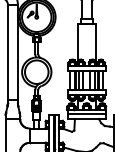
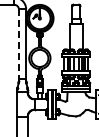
line: (7, 53) -> (18, 44), solid -> dashed

